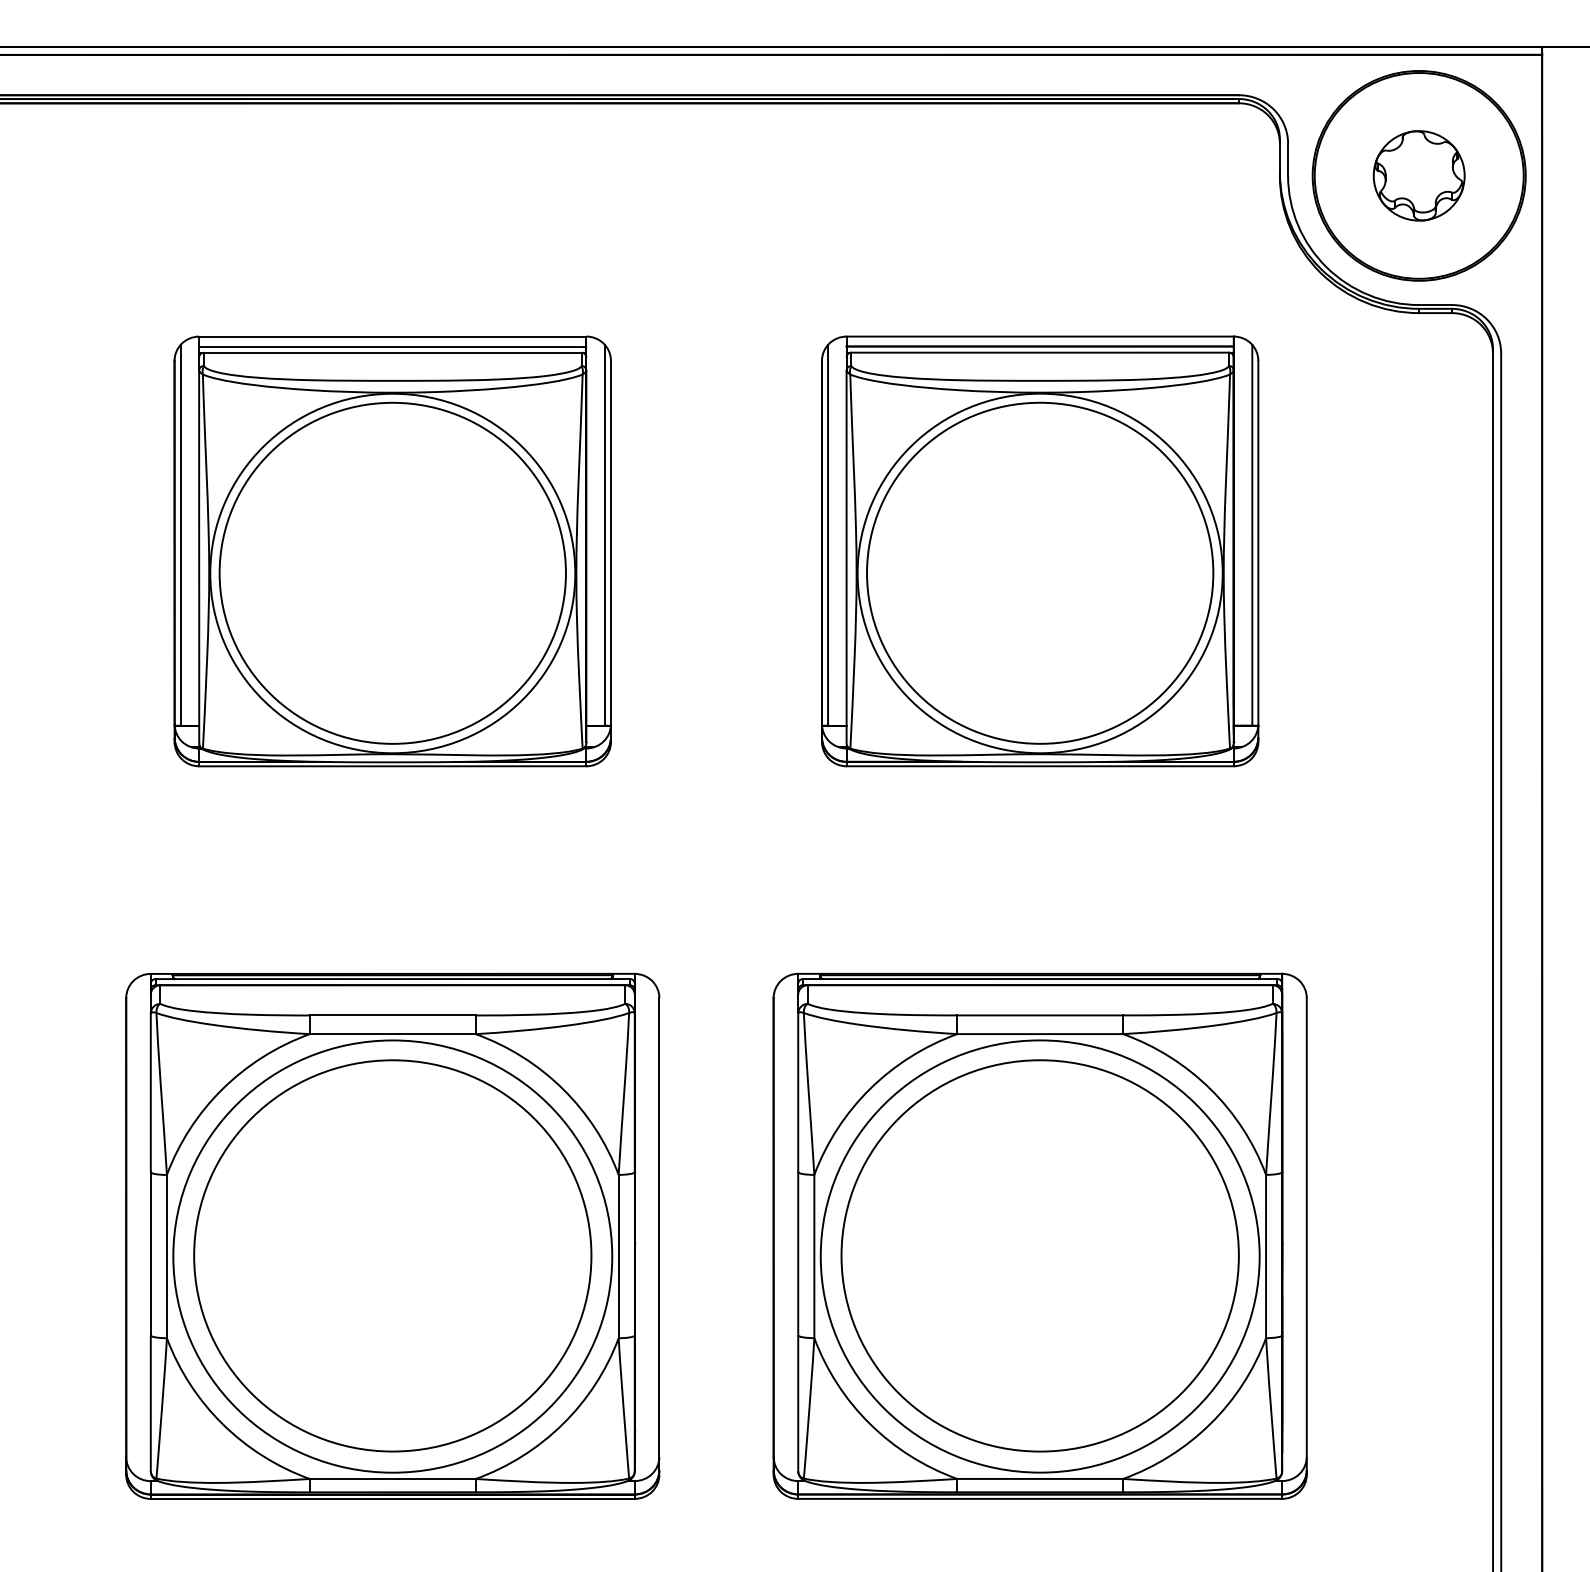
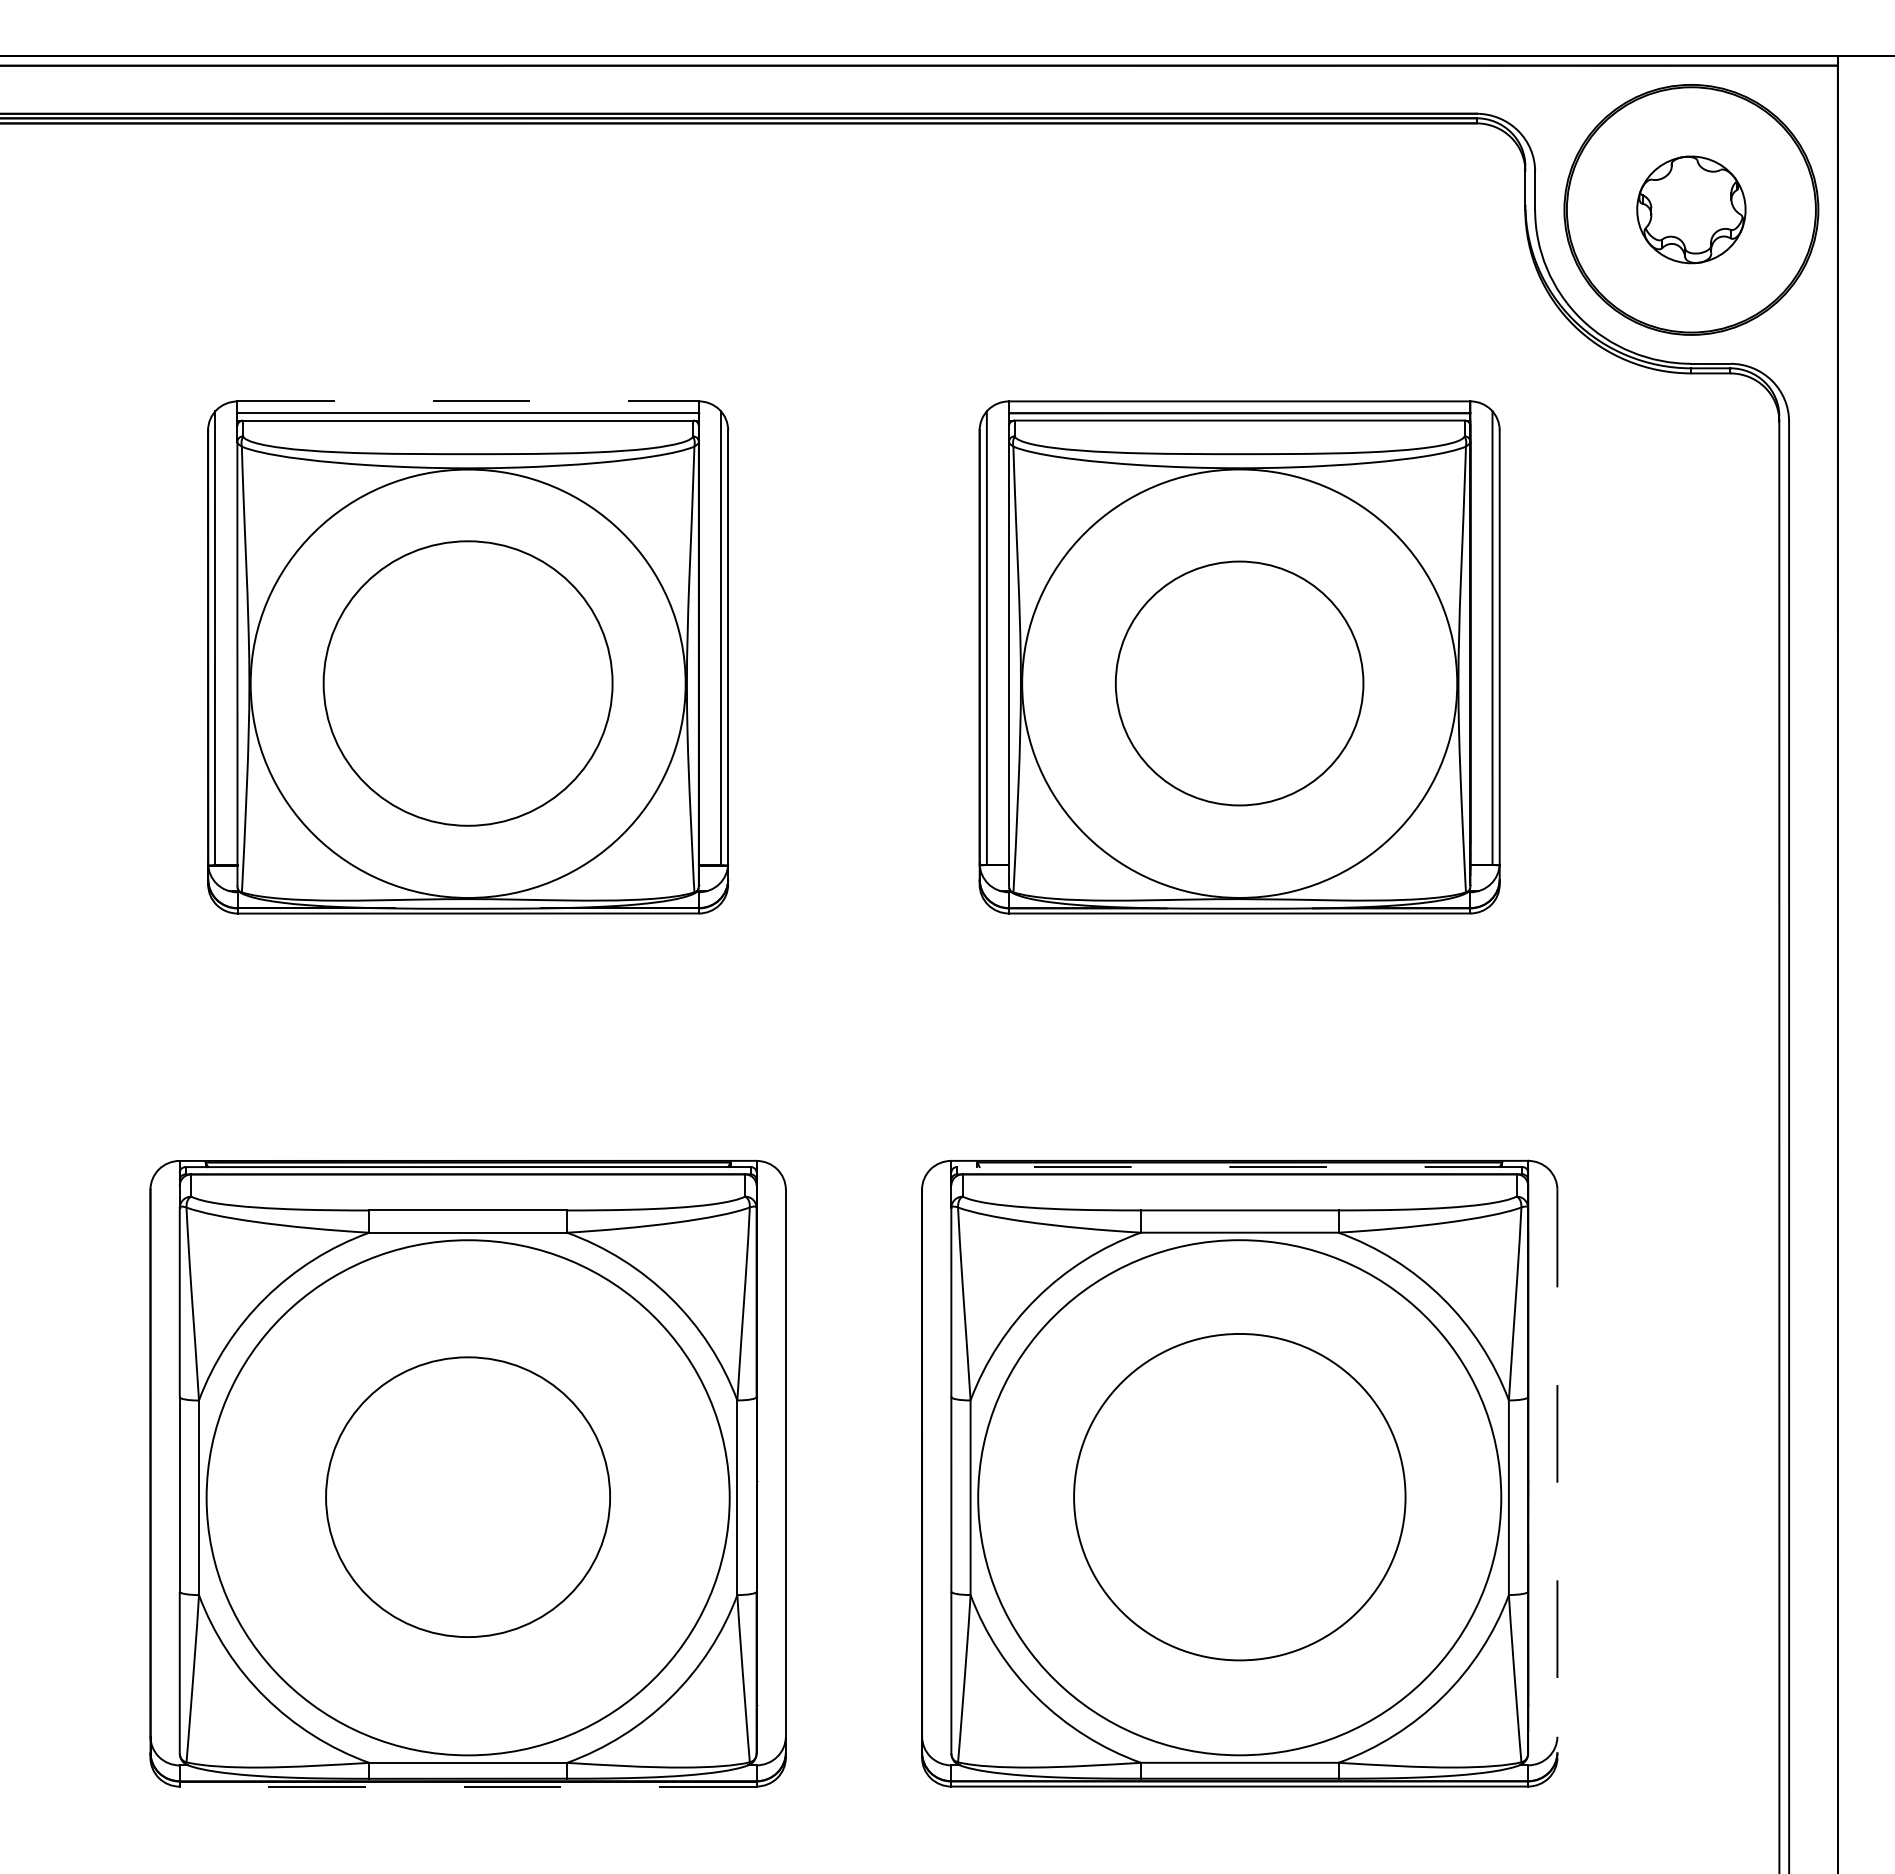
line: (393, 336) -> (468, 401), solid -> dashed
part: (392, 573) -> (467, 683), size x0.7
part: (1040, 573) -> (1239, 683), size x0.6
line: (1040, 979) -> (1239, 1167), solid -> dashed
line: (1306, 1236) -> (1557, 1473), solid -> dashed
part: (392, 1256) -> (467, 1497), size x0.6
part: (1040, 1256) -> (1239, 1497), size x0.7
line: (392, 1498) -> (467, 1786), solid -> dashed

